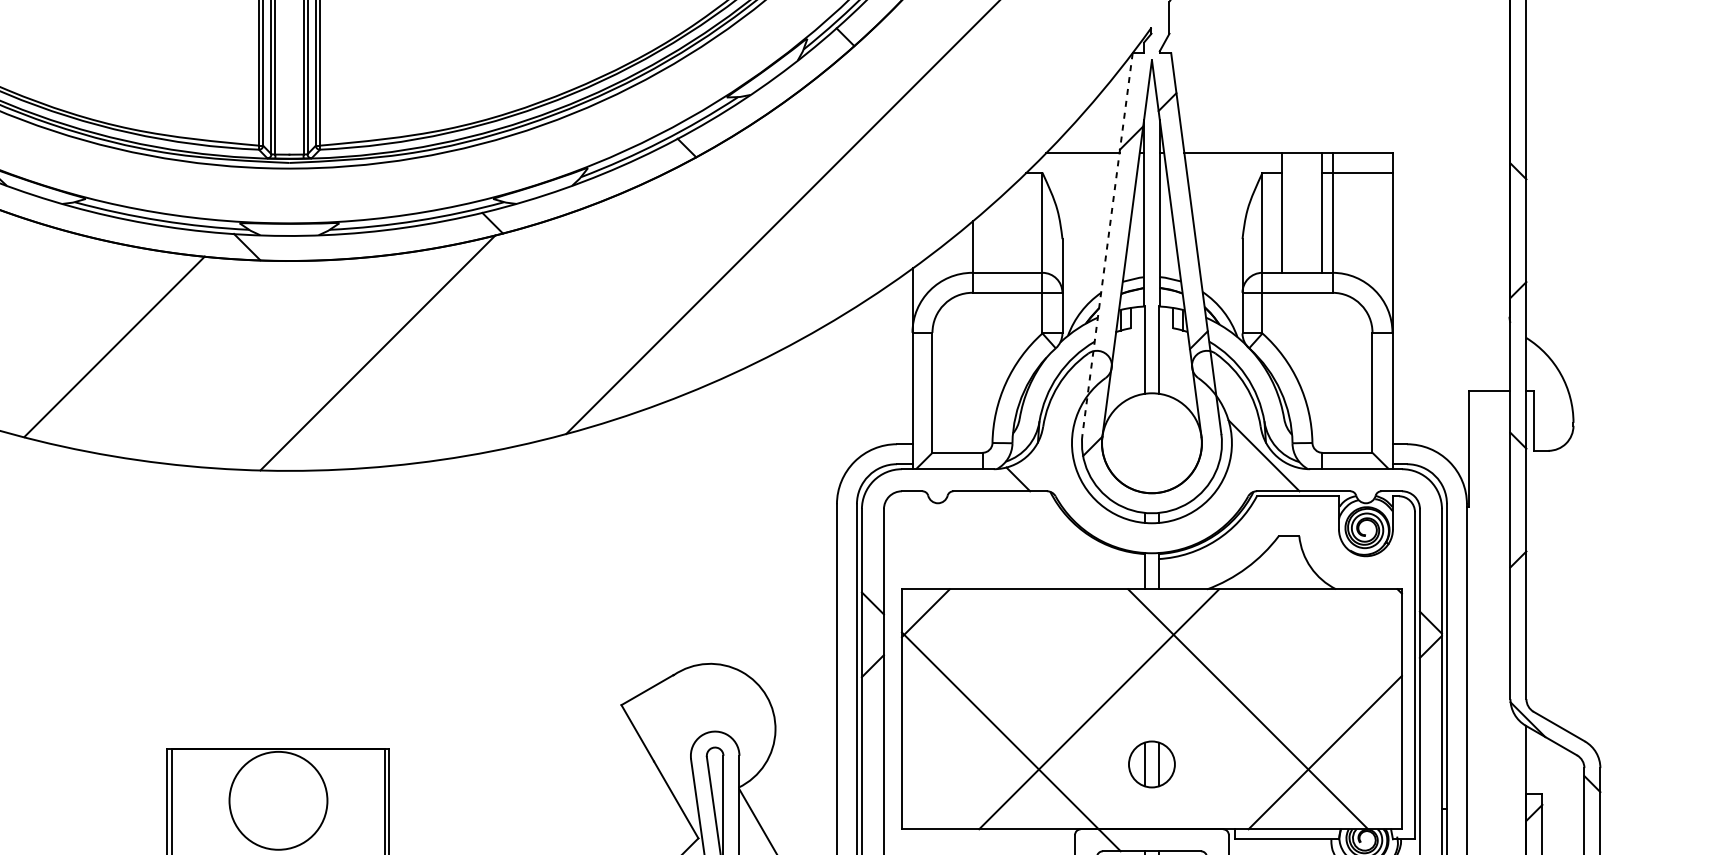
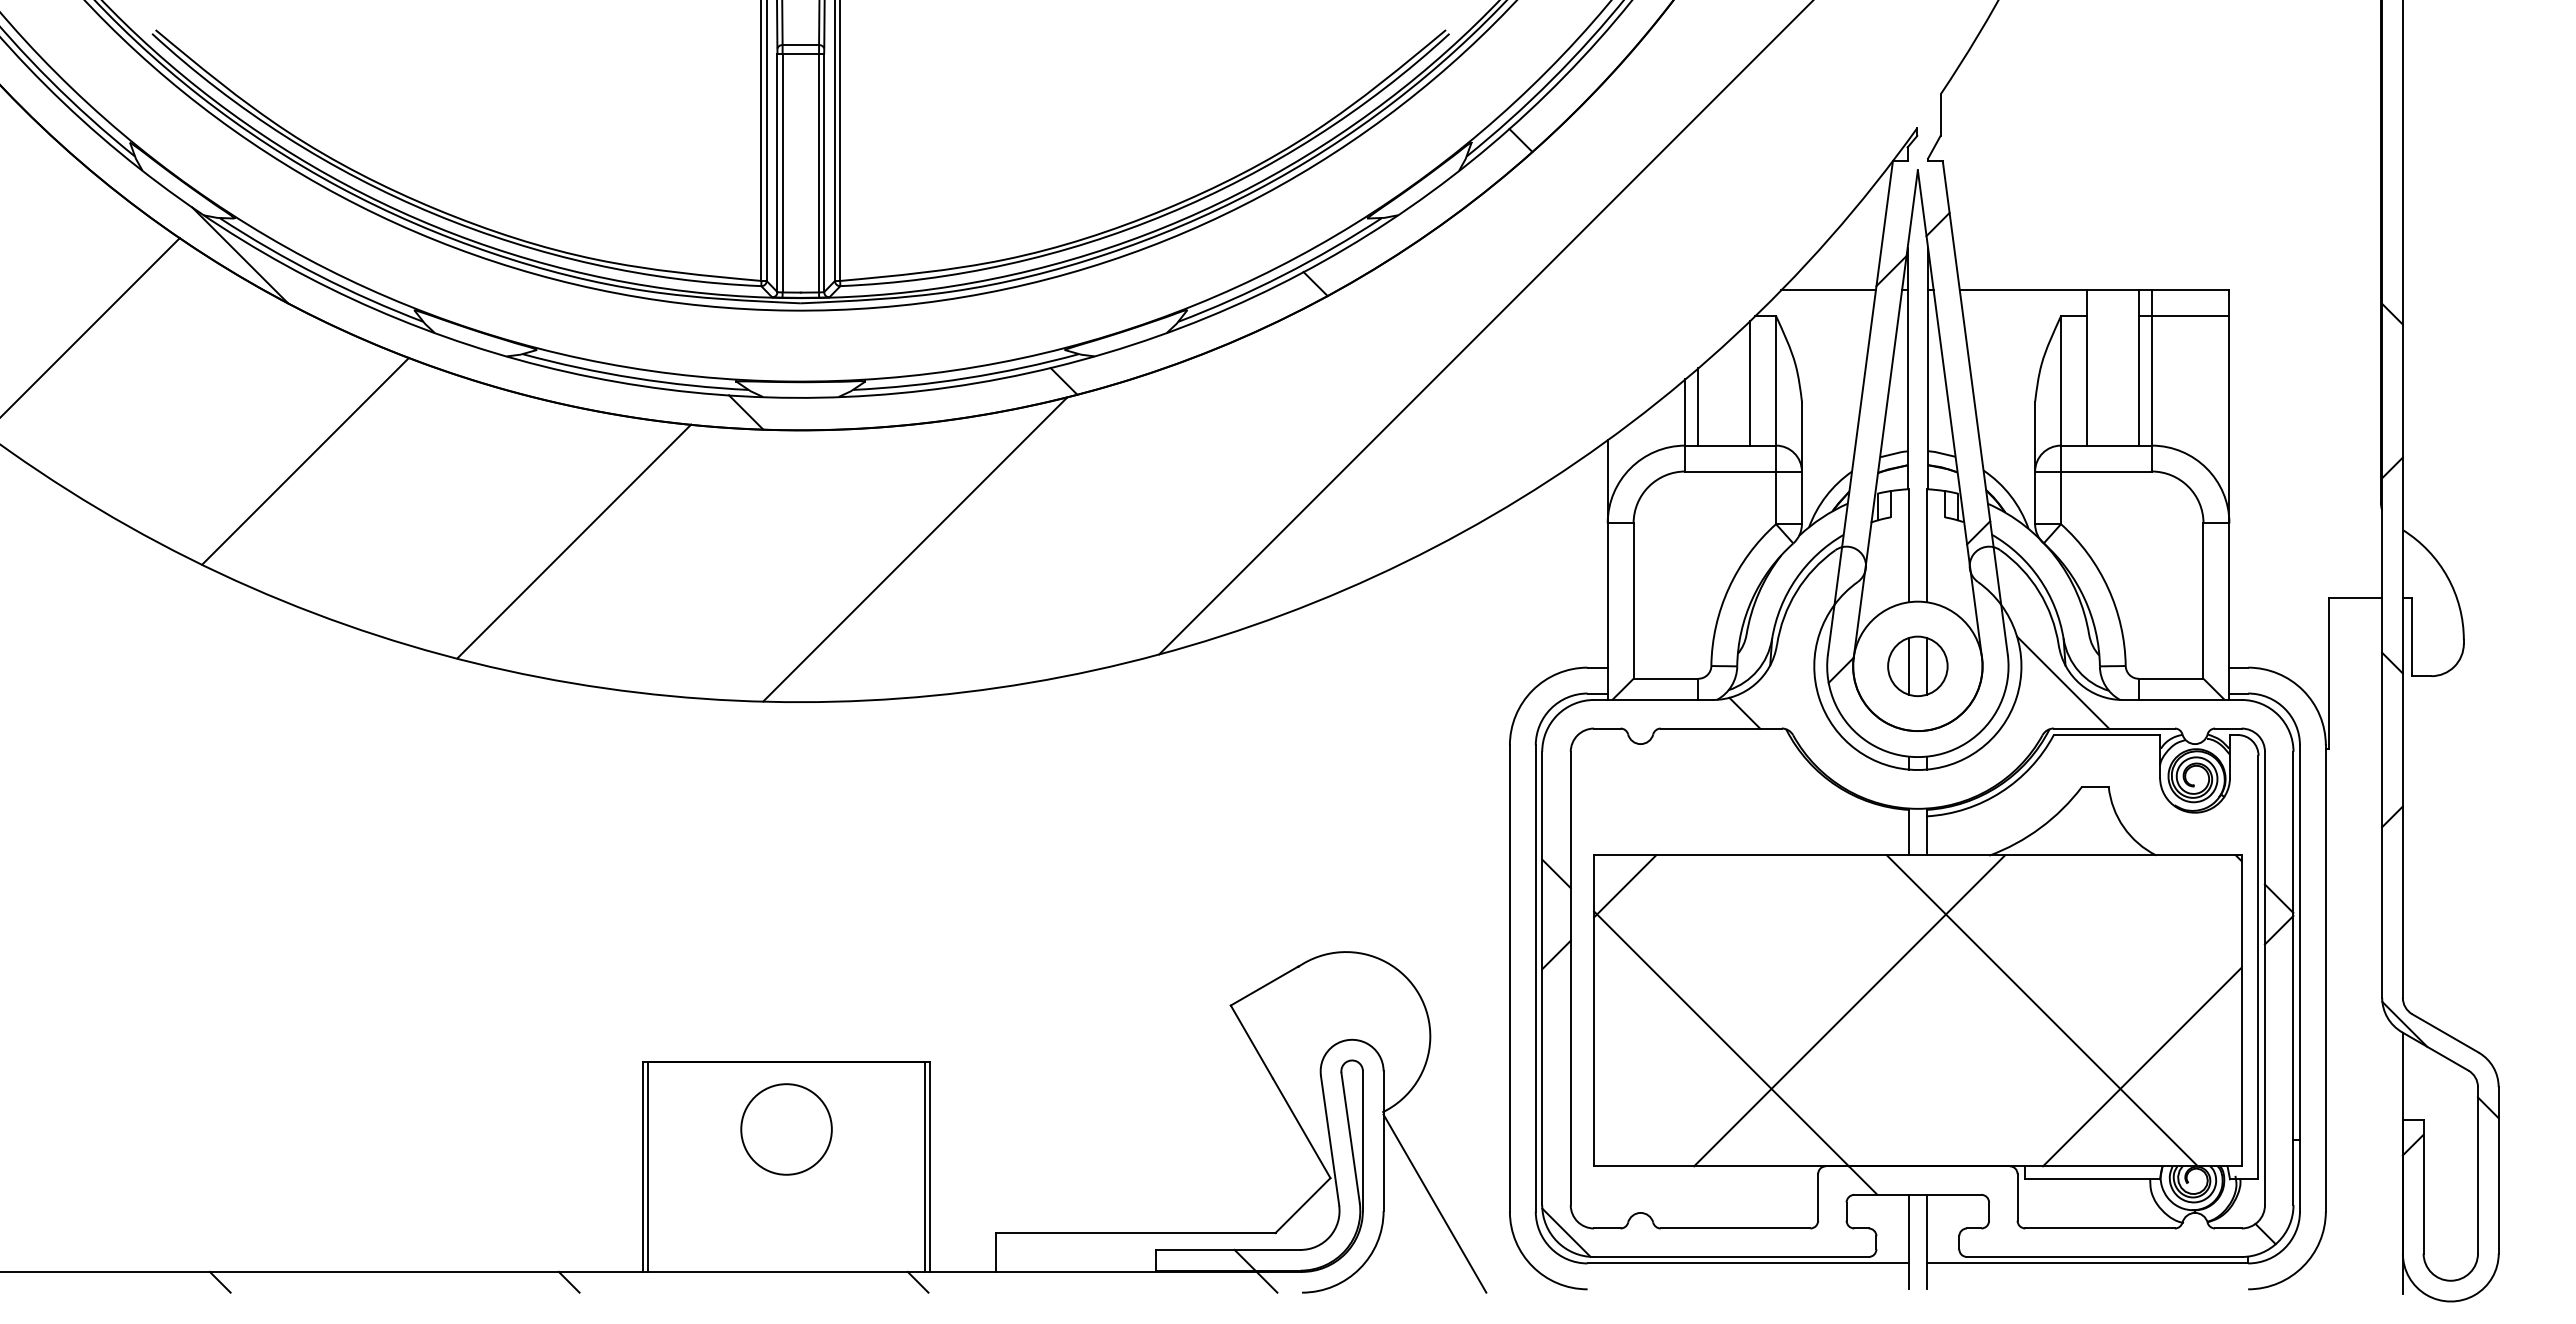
line: (1022, 224) -> (1750, 382), added
line: (982, 242) -> (1698, 406), added
line: (1107, 243) -> (1860, 407), dashed -> solid
part: (1151, 763) -> (1917, 665), moved
circle: (278, 800) -> (786, 1129), size x0.71

